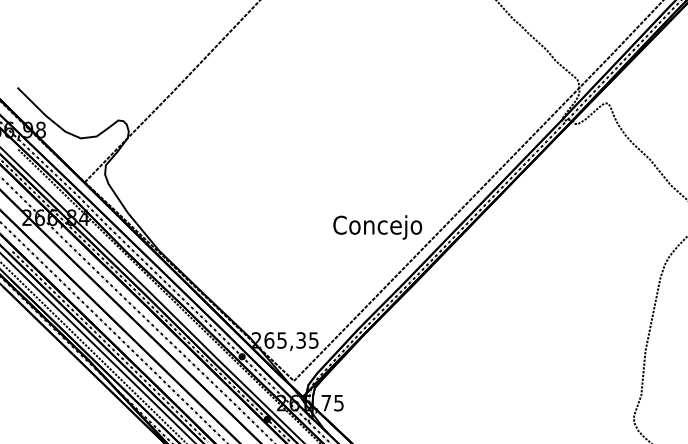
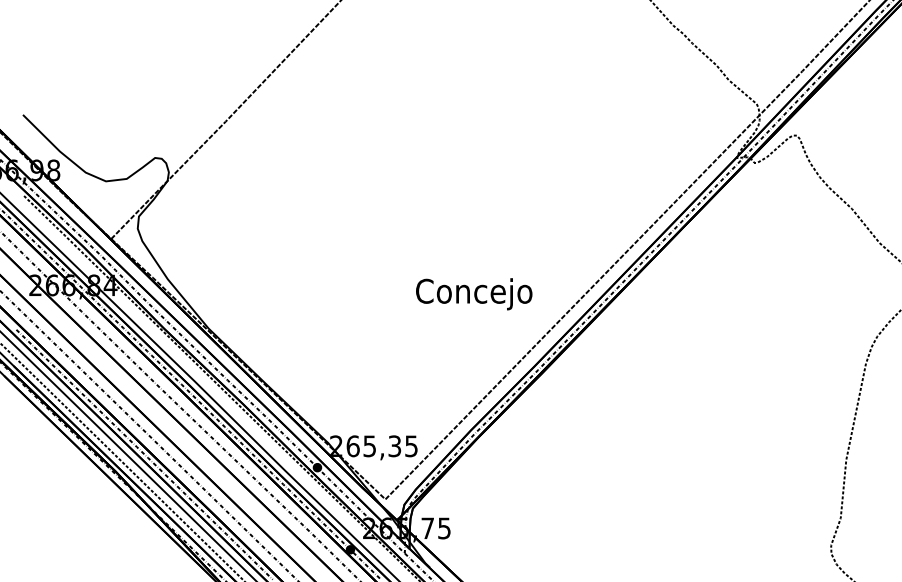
text: (377, 227) -> (473, 294), moved

